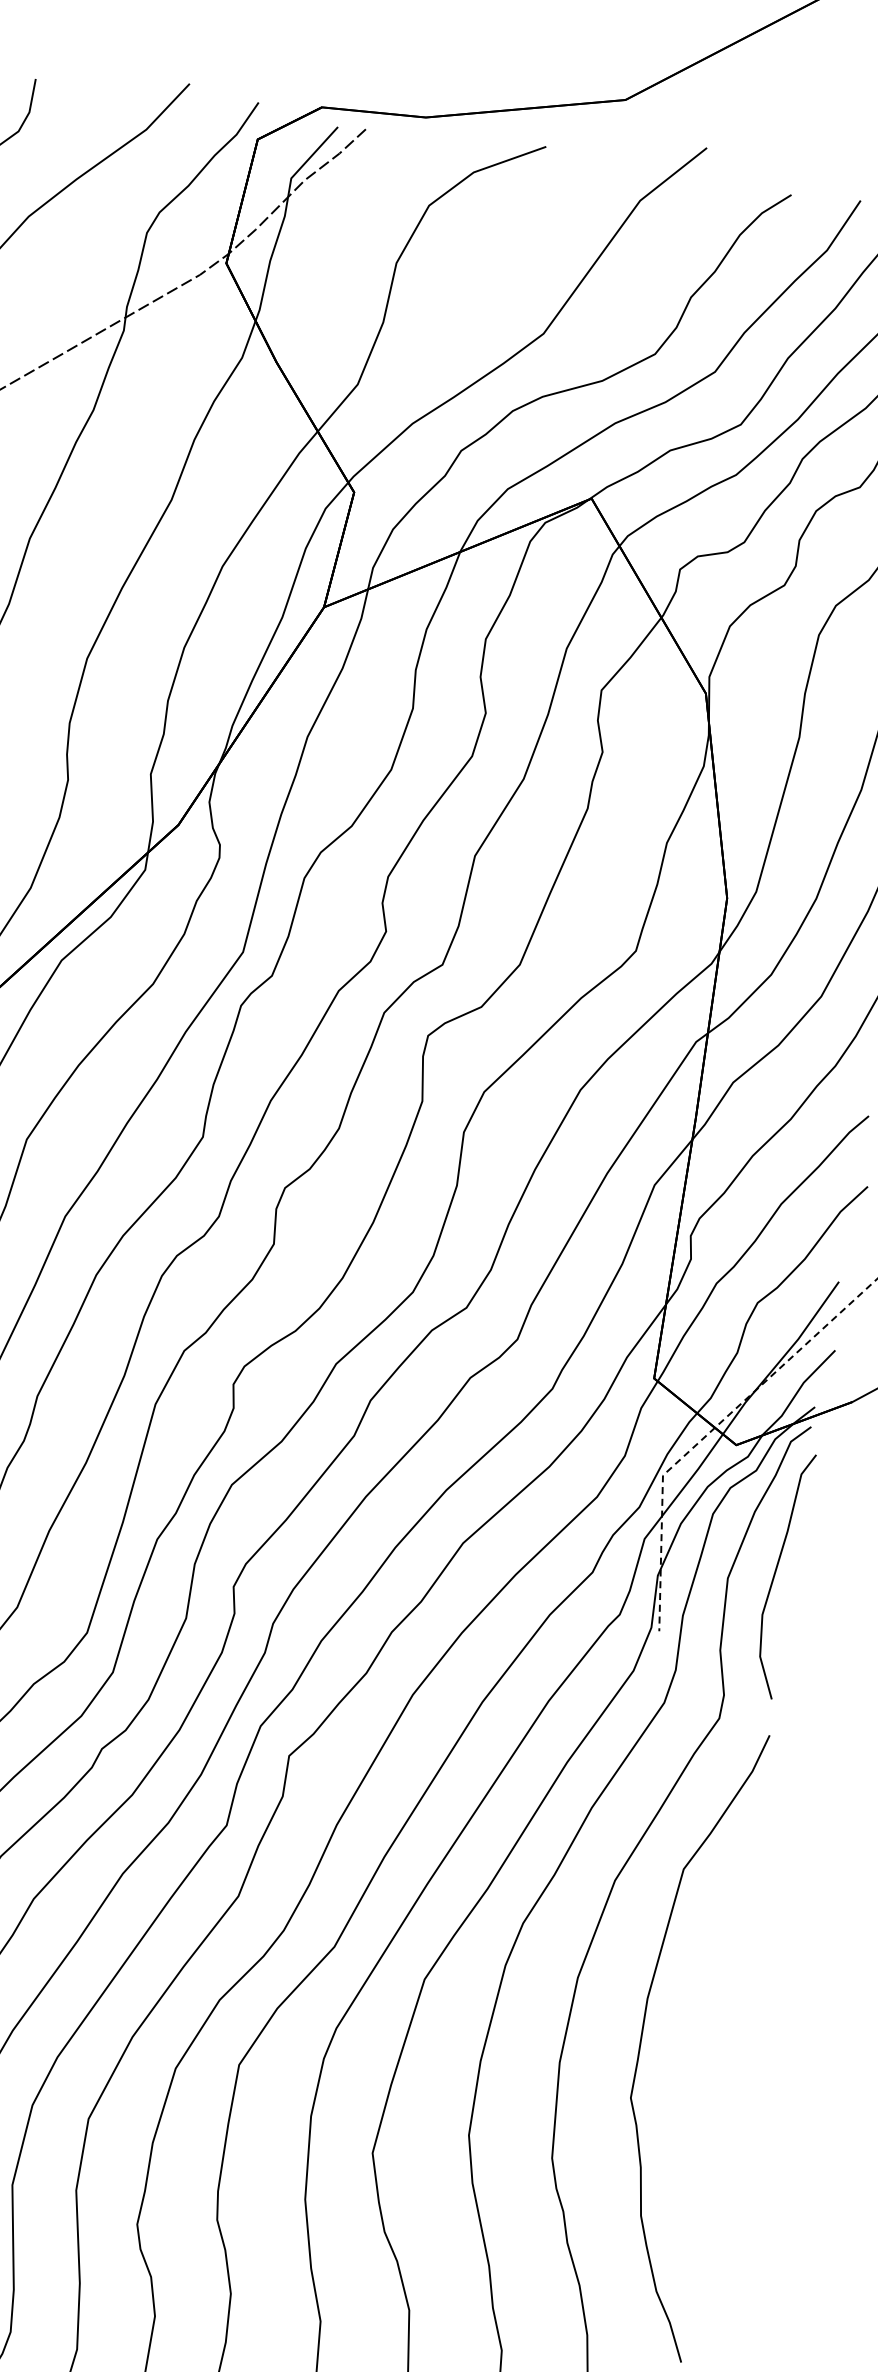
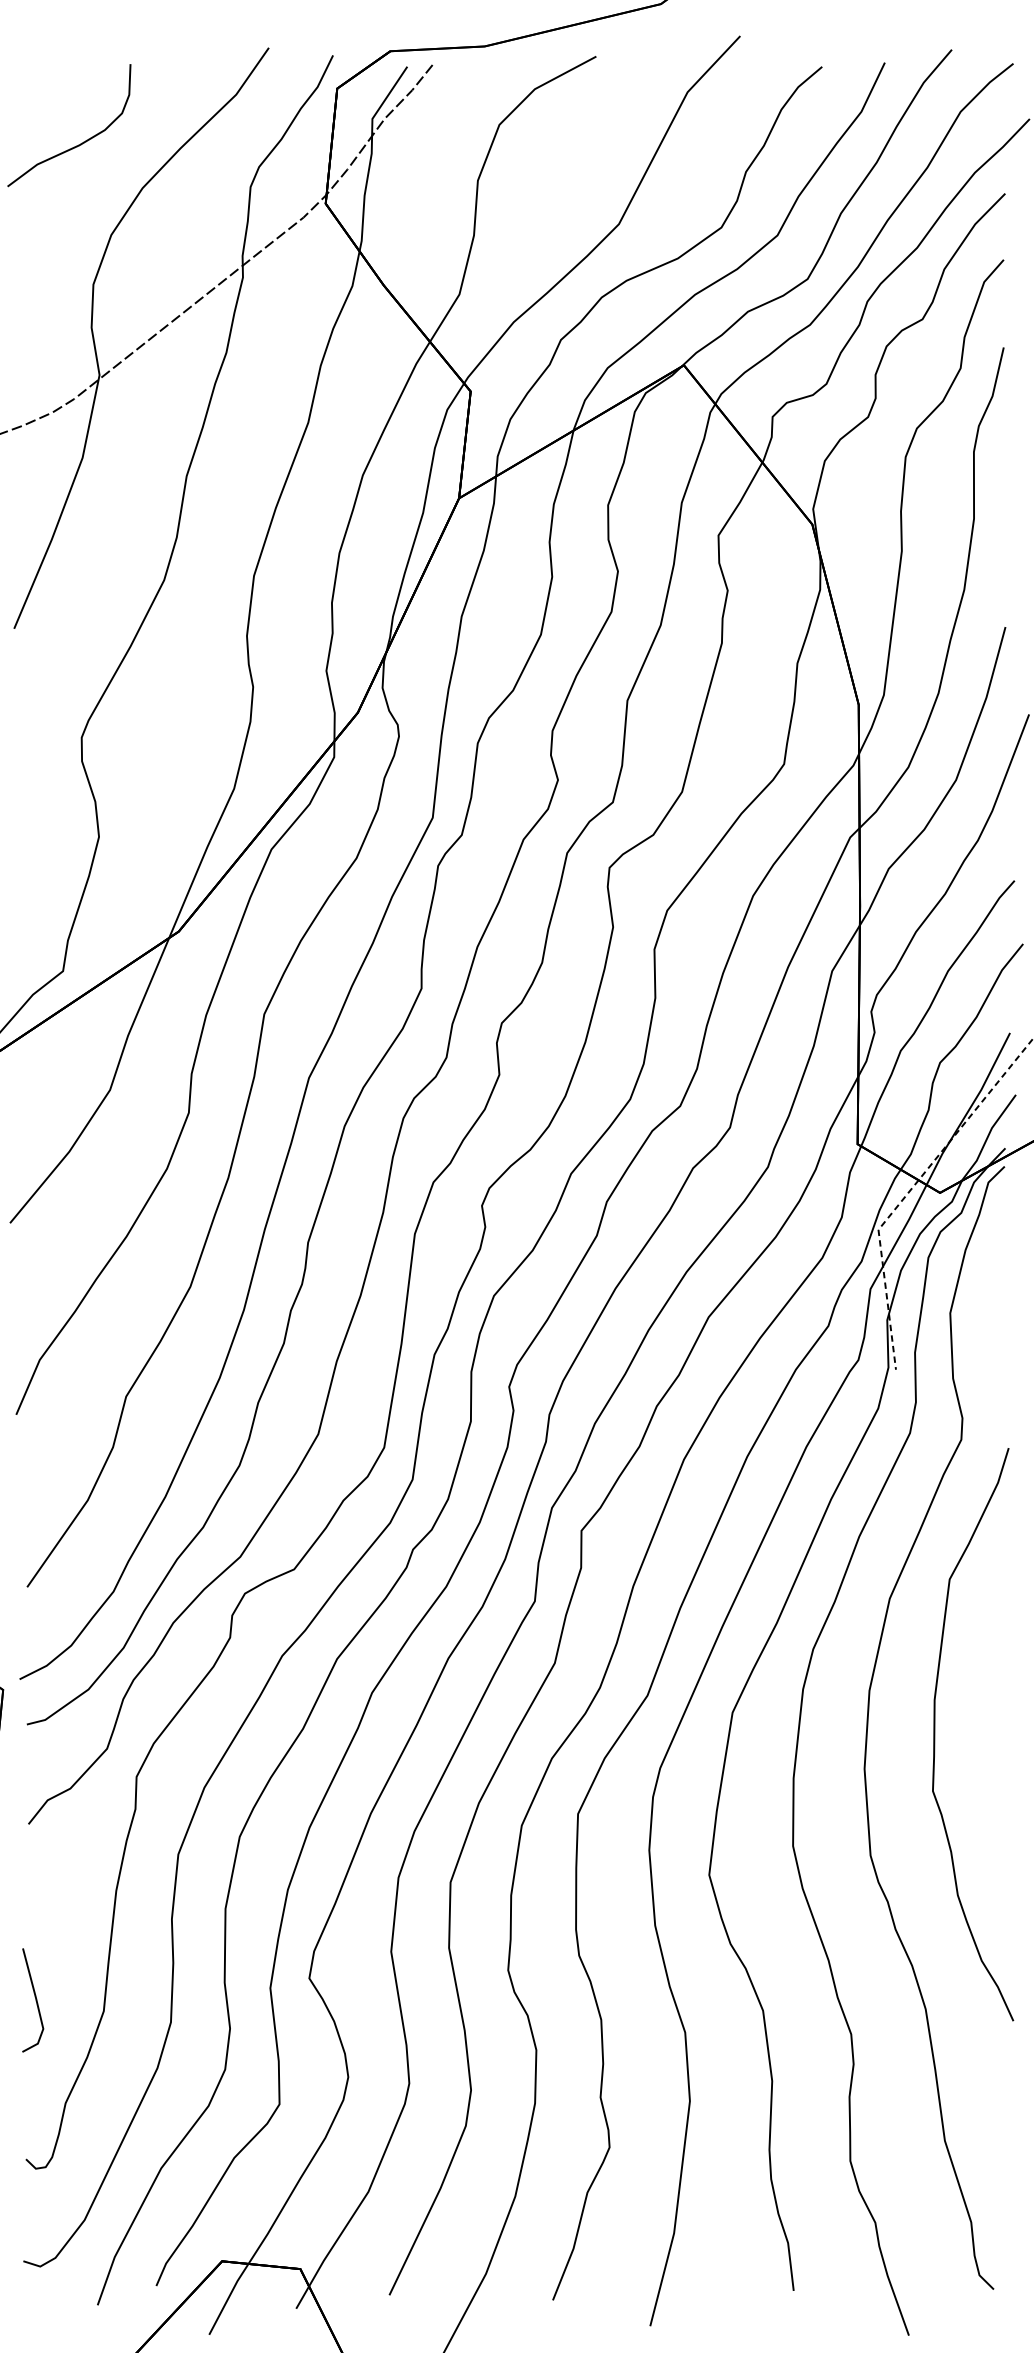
curve: (777, 1570) -> (993, 1299), removed

